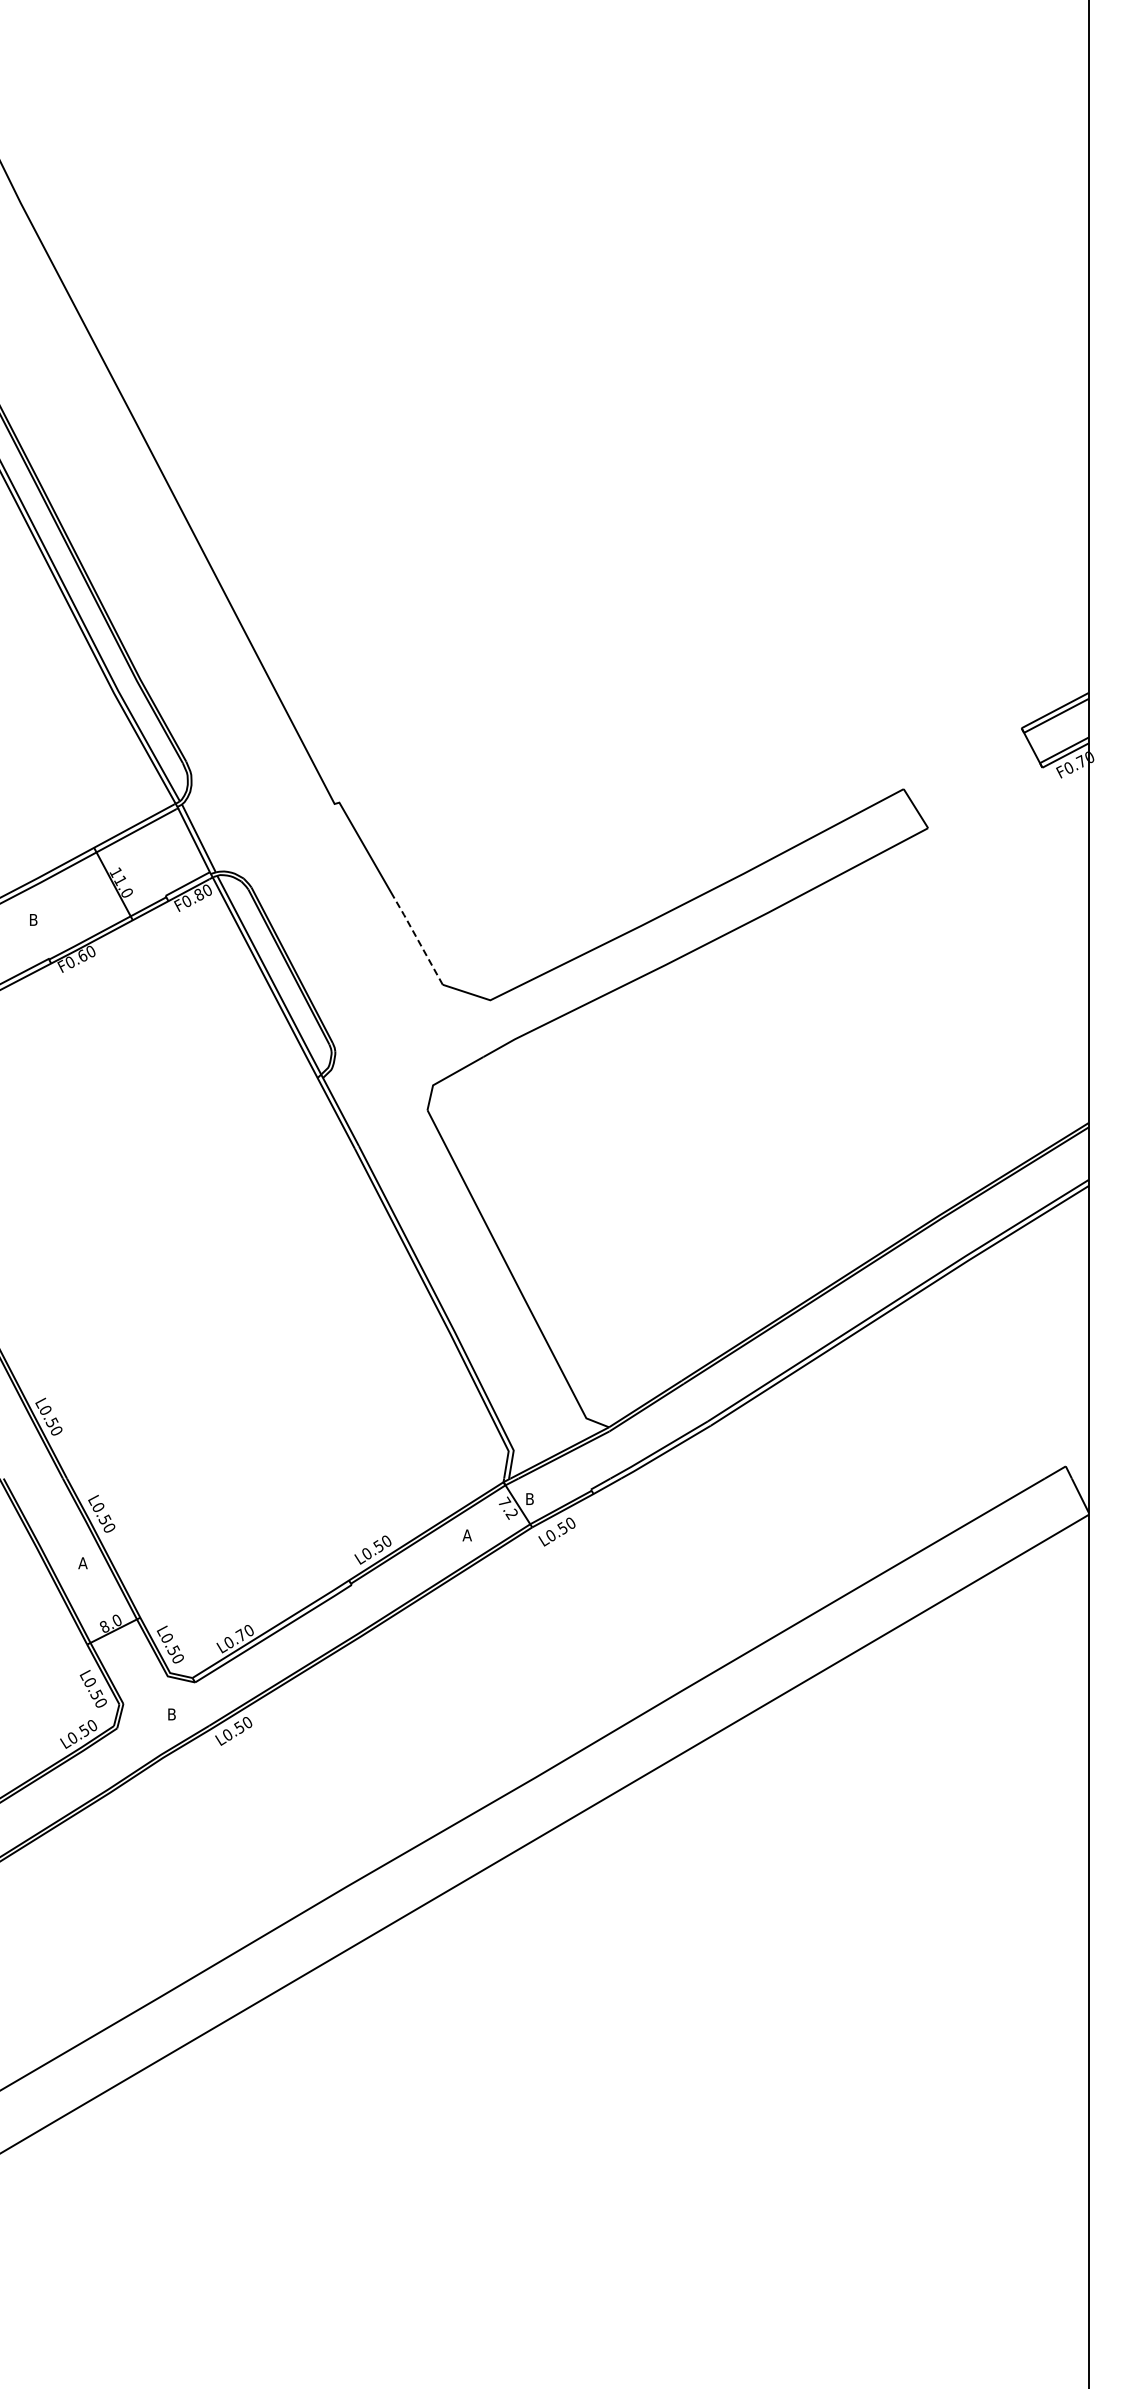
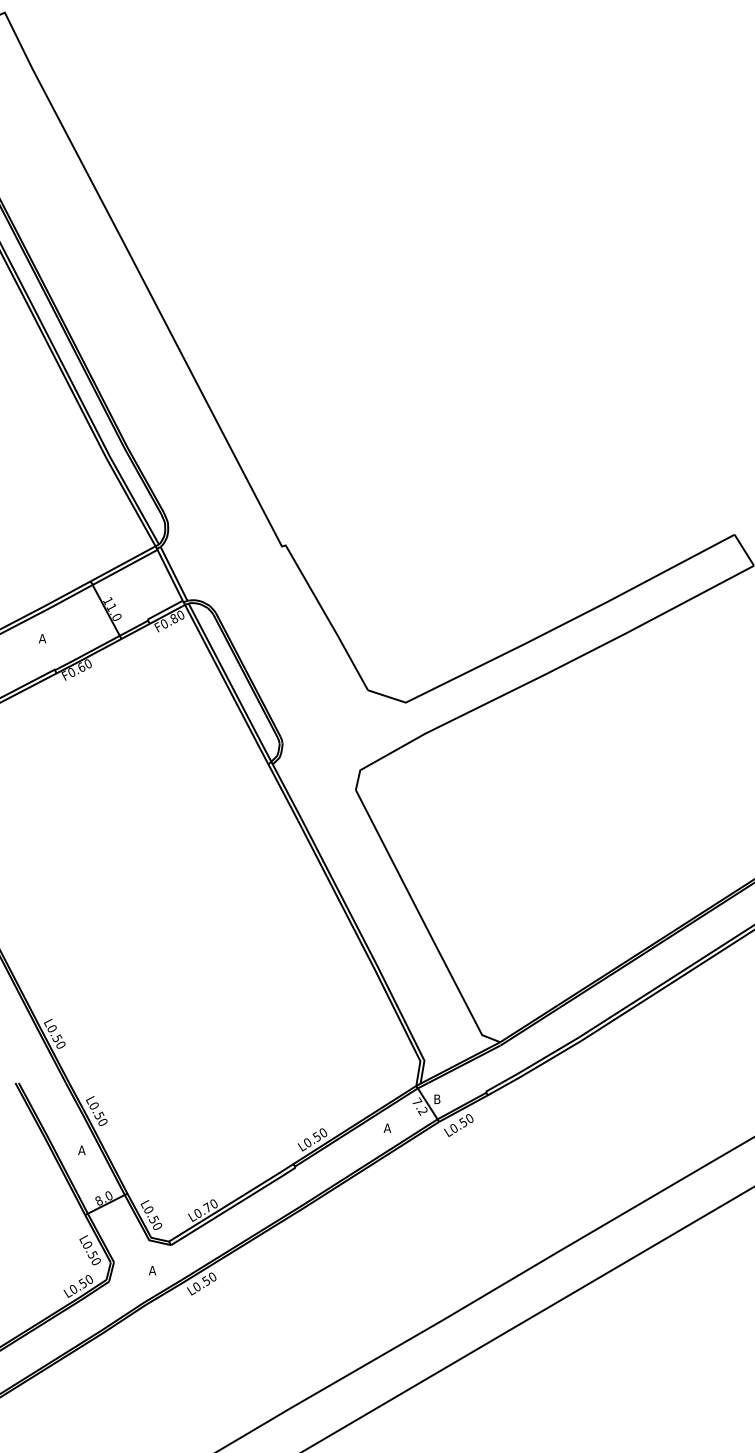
text: (33, 919) -> (42, 638), B -> A
line: (418, 940) -> (348, 655), dashed -> solid
text: (171, 1714) -> (152, 1270), B -> A

